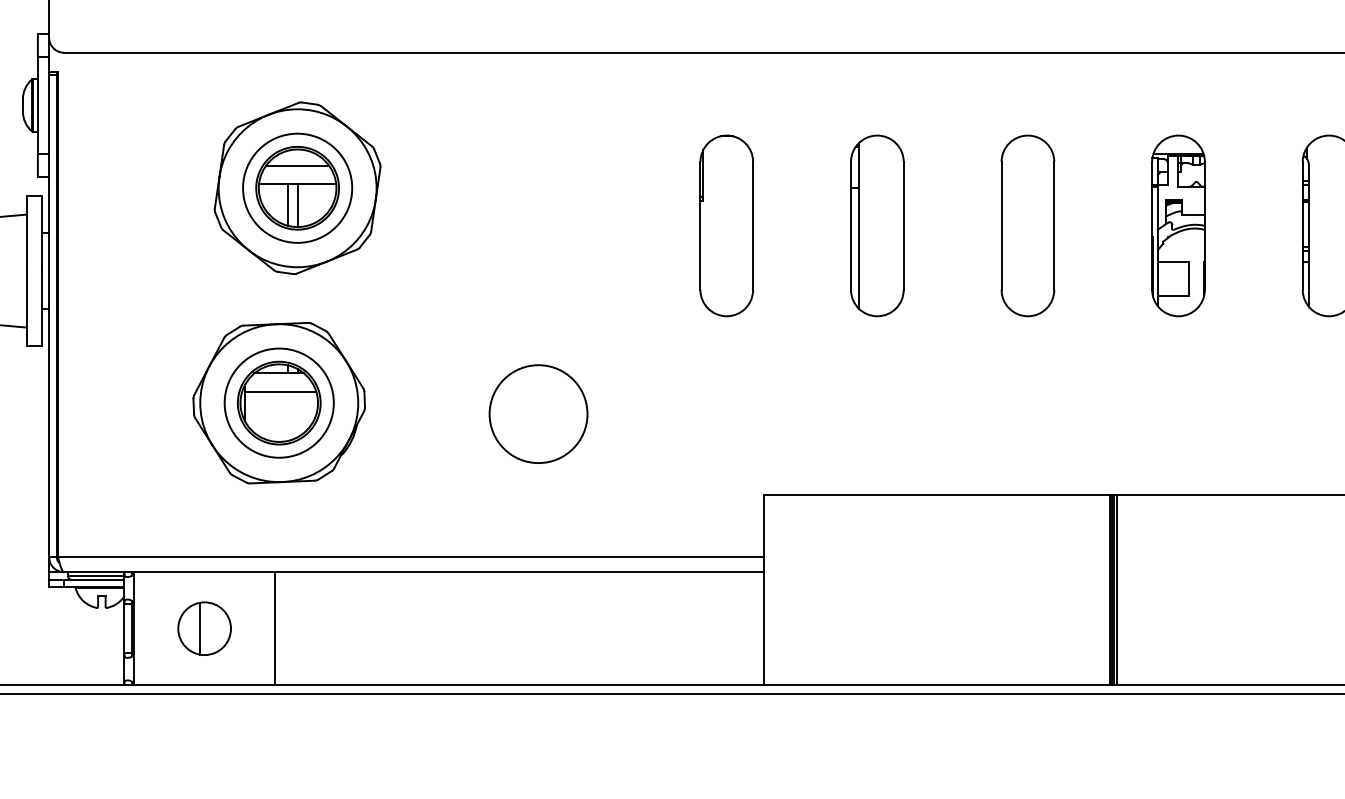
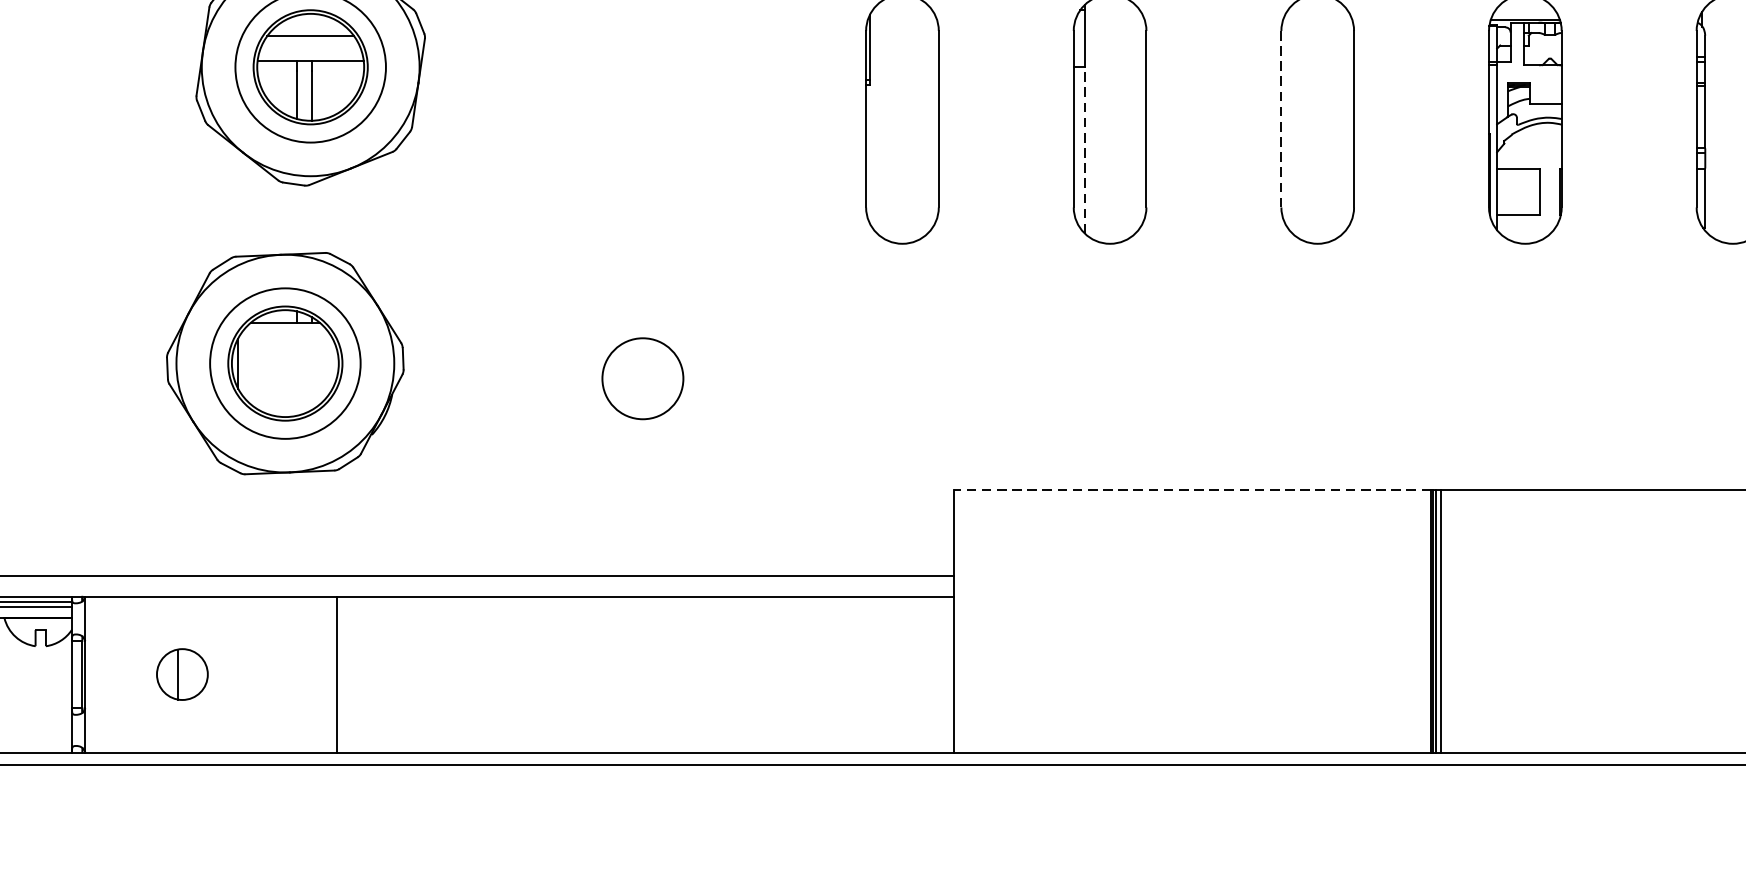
line: (1001, 225) -> (1281, 118), solid -> dashed
line: (859, 248) -> (1085, 150), solid -> dashed
line: (280, 391) -> (287, 347), removed
circle: (538, 414) -> (642, 379), size x0.6
line: (937, 494) -> (1193, 489), solid -> dashed
part: (204, 628) -> (182, 674), size x0.7
line: (275, 628) -> (338, 674), moved

